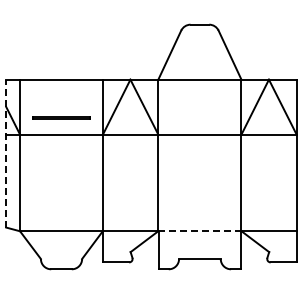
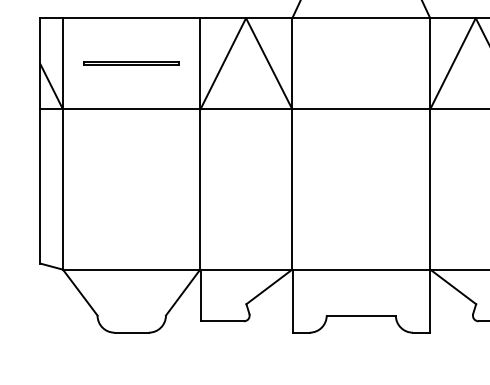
line: (61, 117) -> (131, 62), moved
line: (6, 153) -> (40, 140), dashed -> solid
line: (199, 231) -> (360, 270), dashed -> solid

